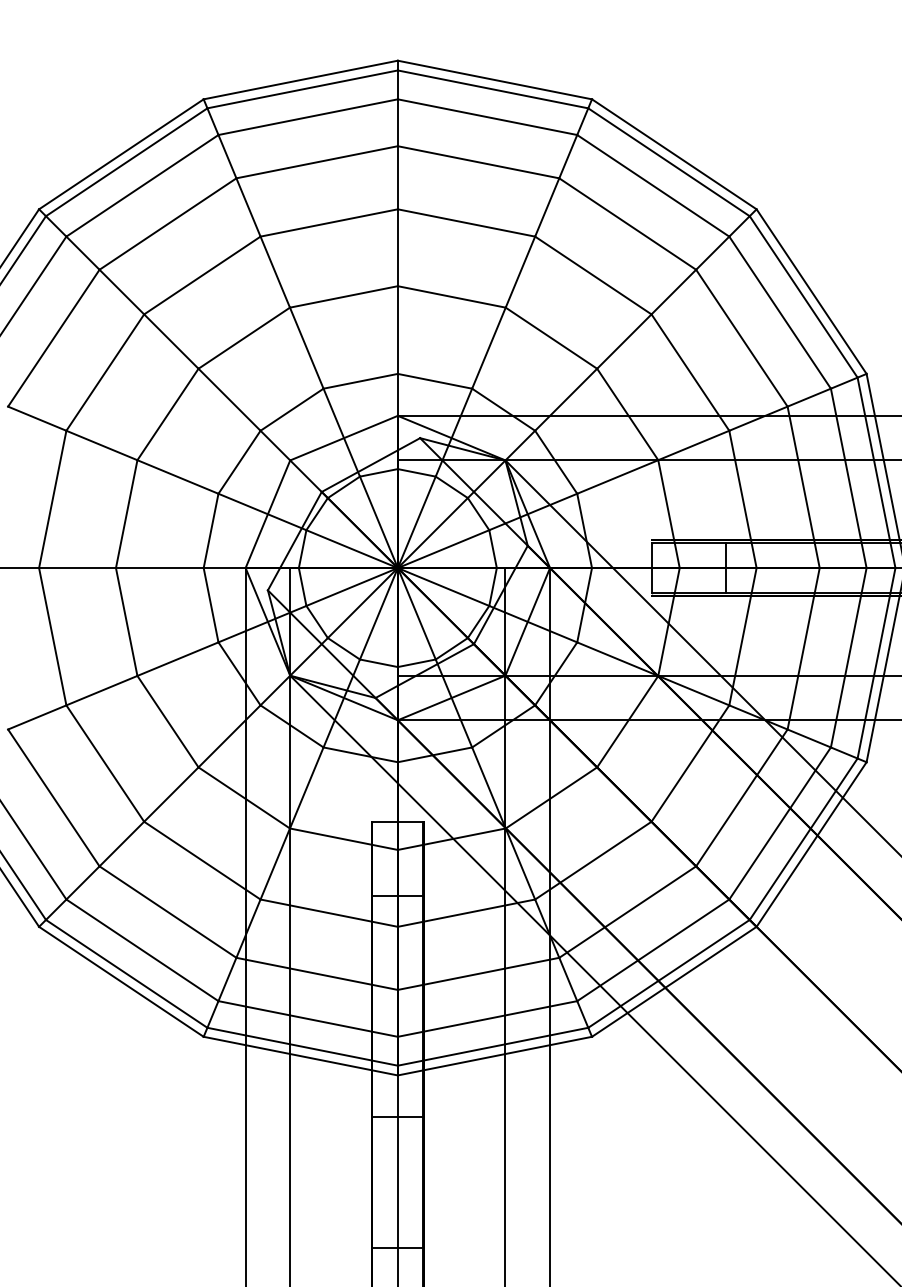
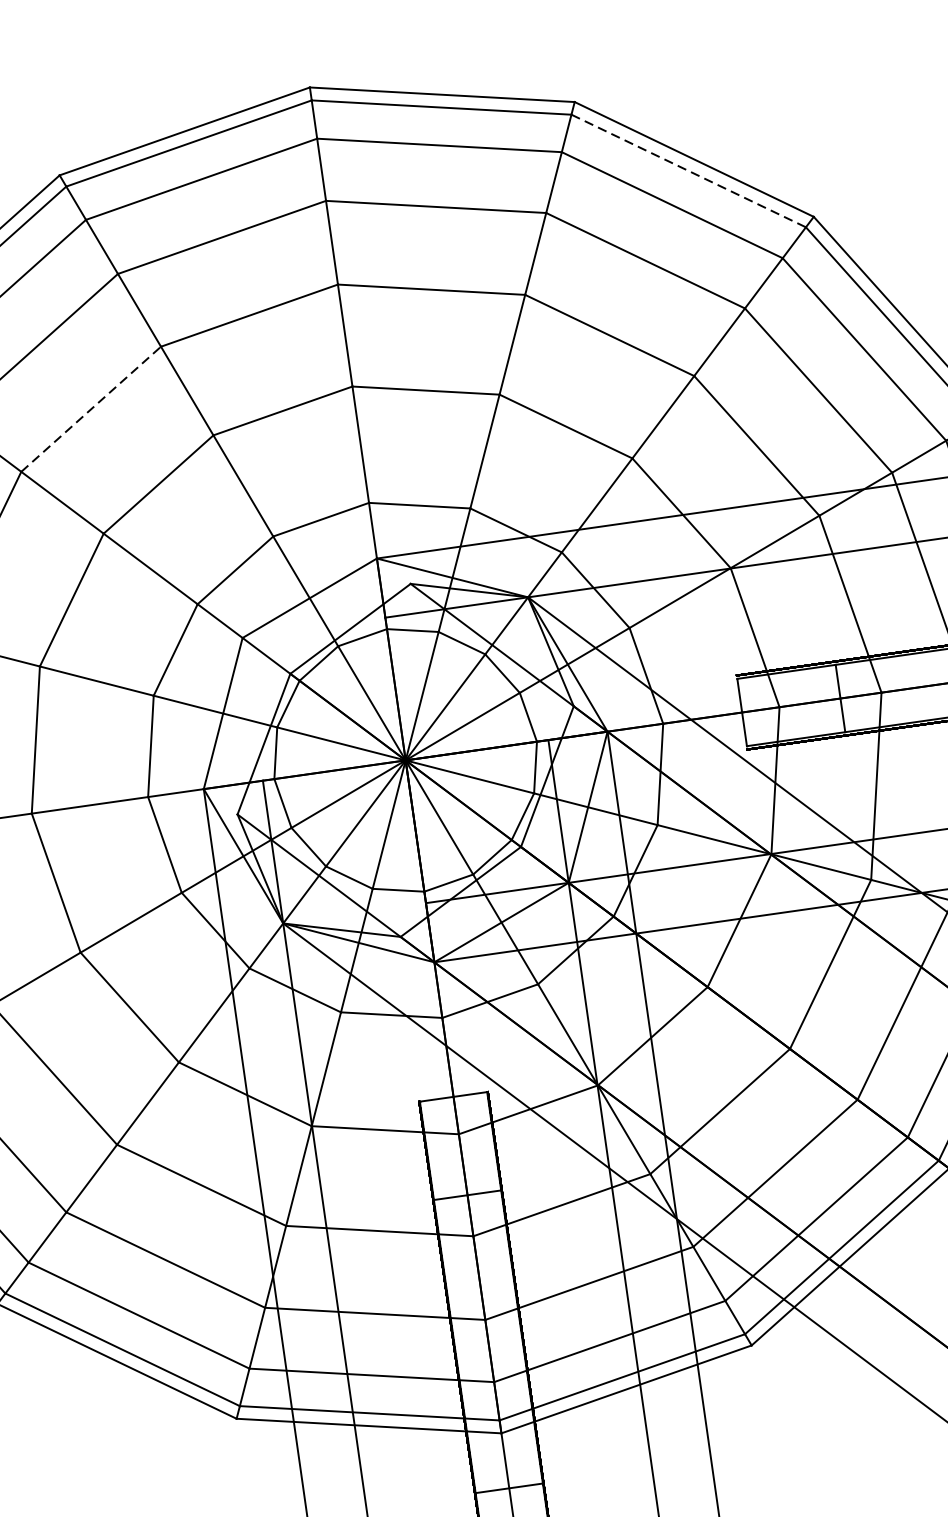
line: (669, 162) -> (689, 171), solid -> dashed
line: (202, 275) -> (91, 409), solid -> dashed

